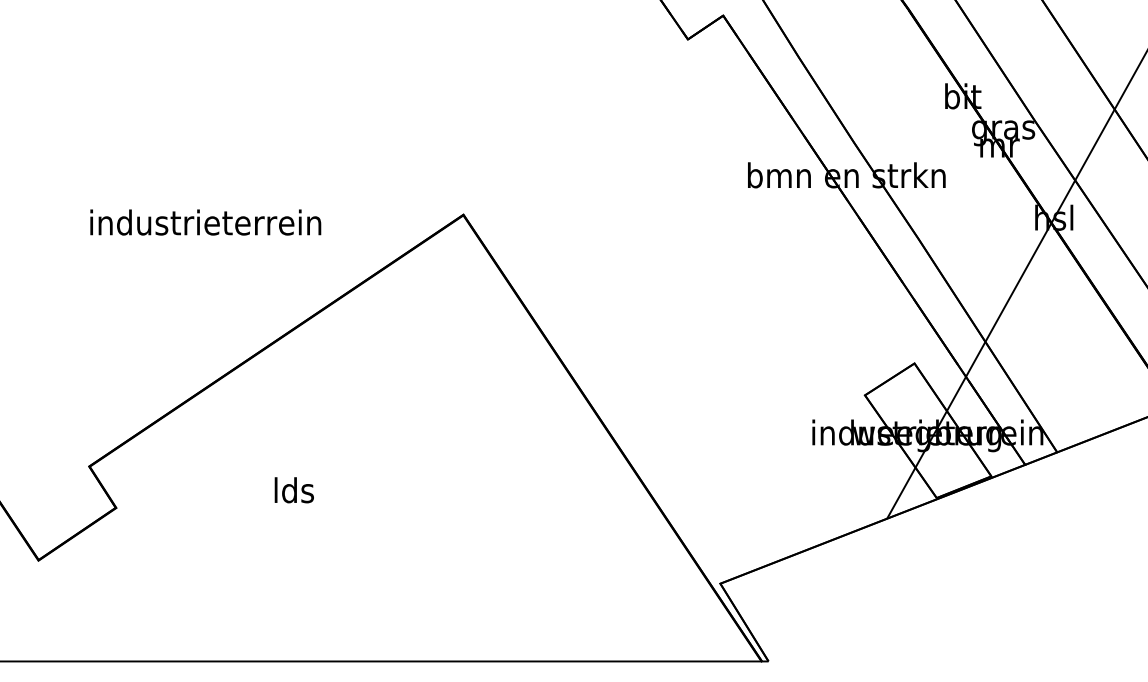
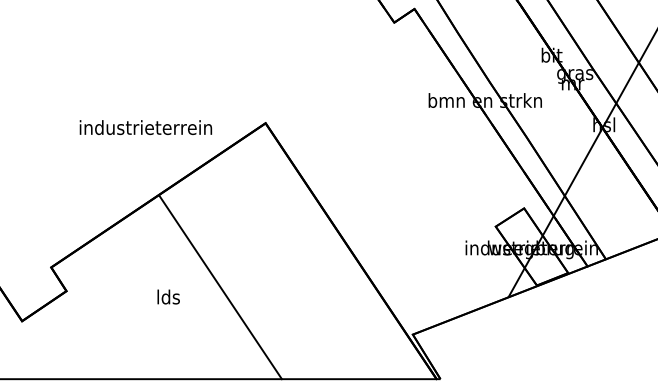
text: (204, 222) -> (145, 127), moved
text: (293, 489) -> (168, 296), moved
line: (384, 501) -> (220, 287), added

